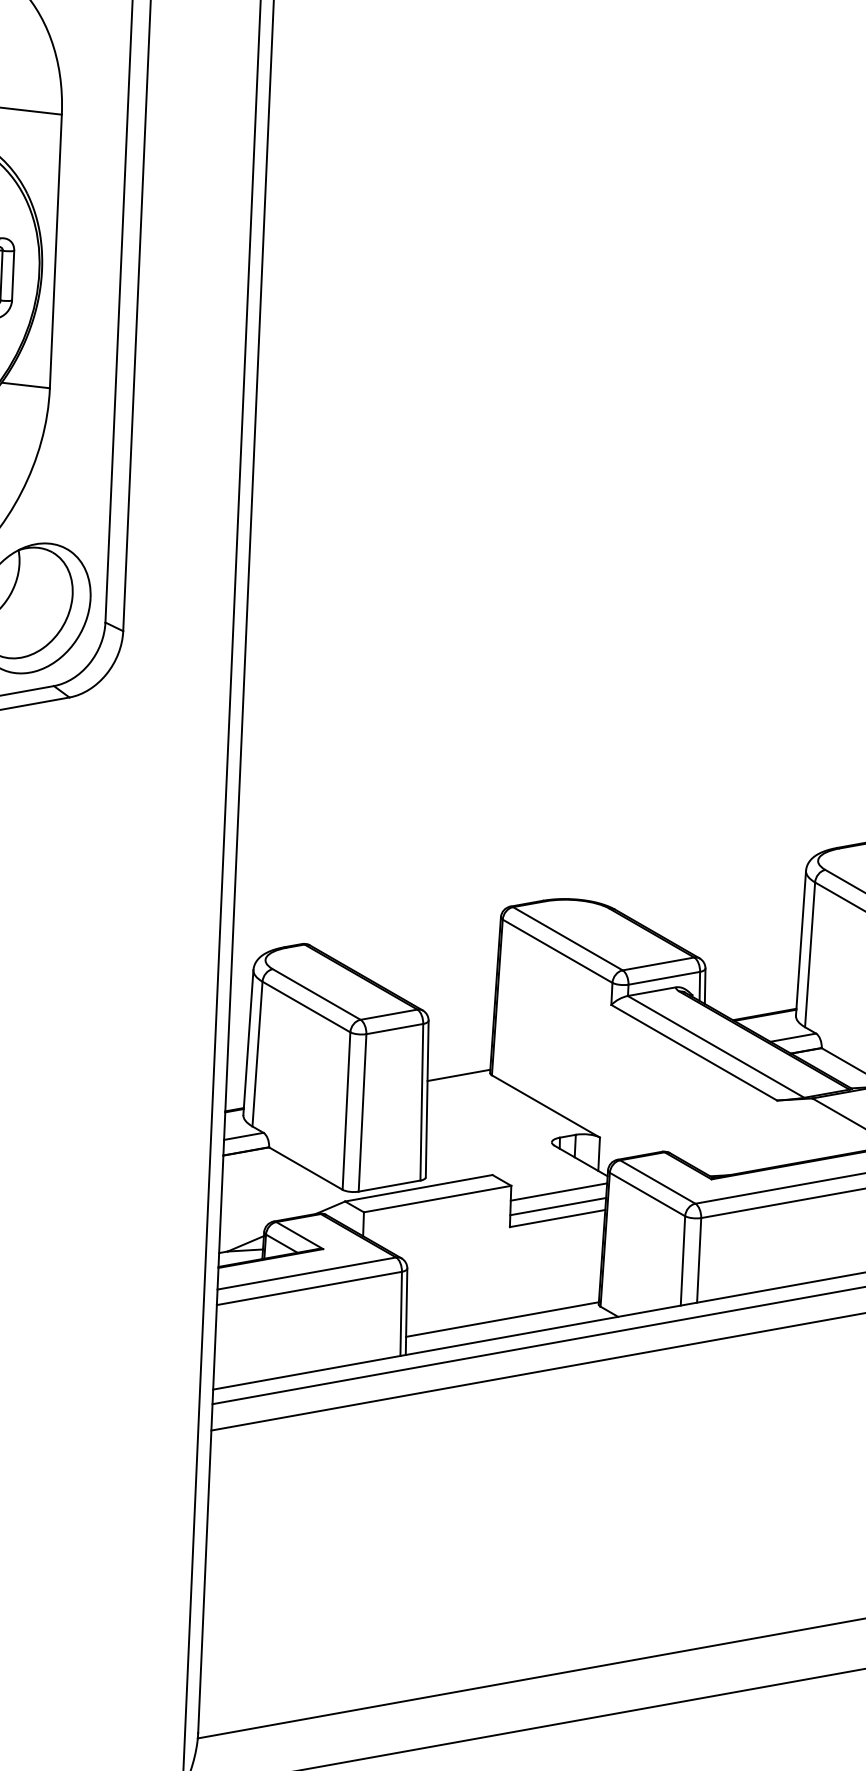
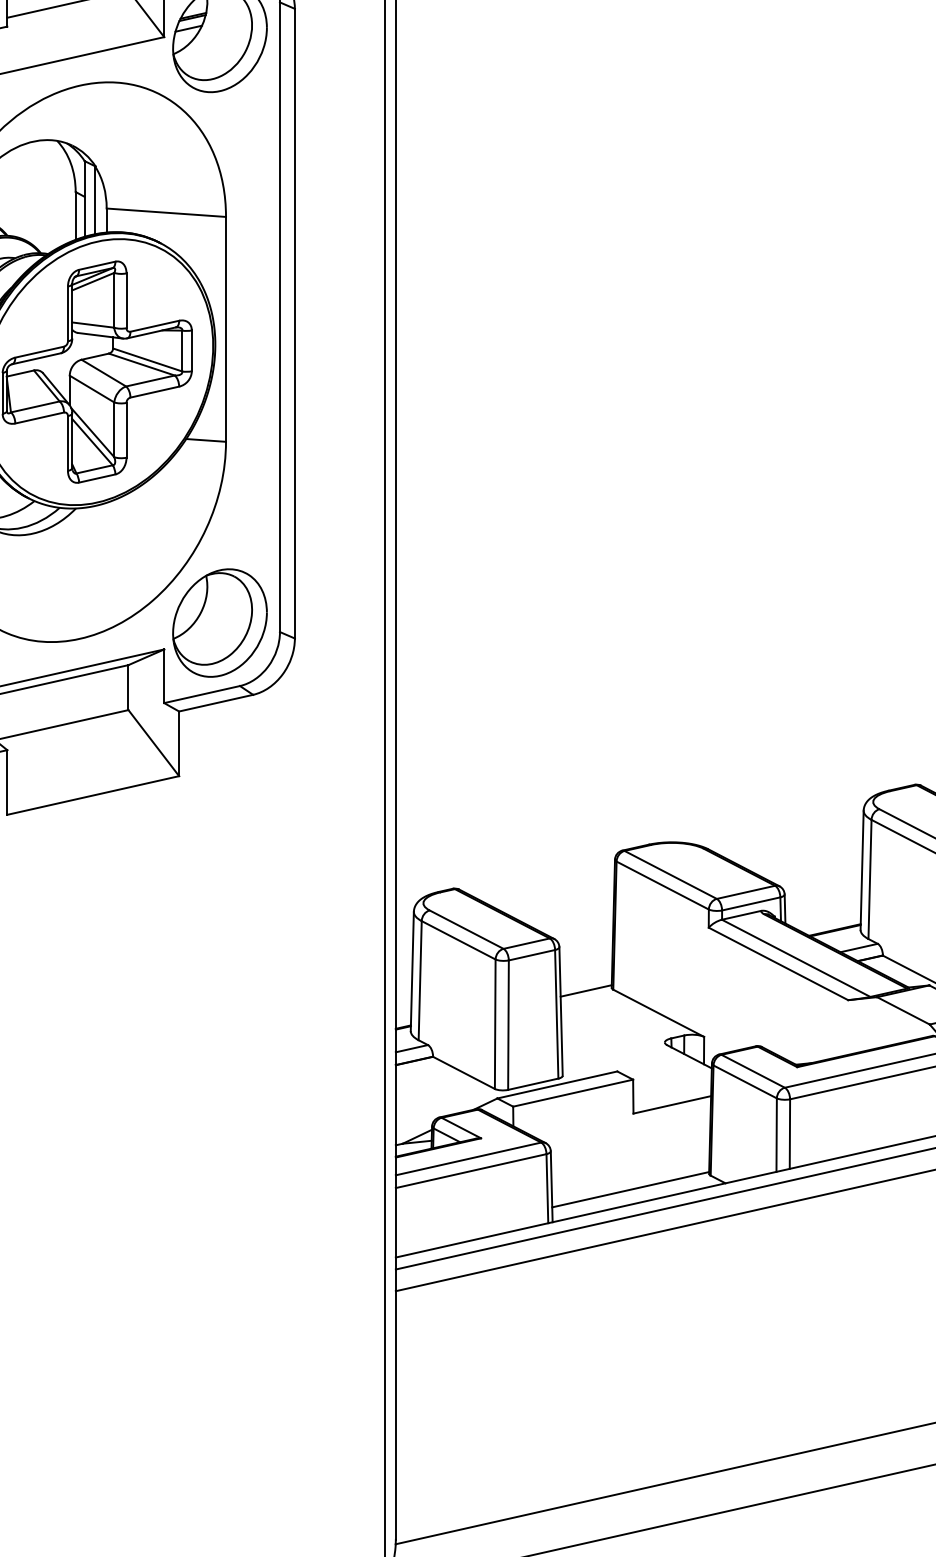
line: (559, 1191) -> (672, 1082), removed
line: (558, 1205) -> (672, 1094), removed

